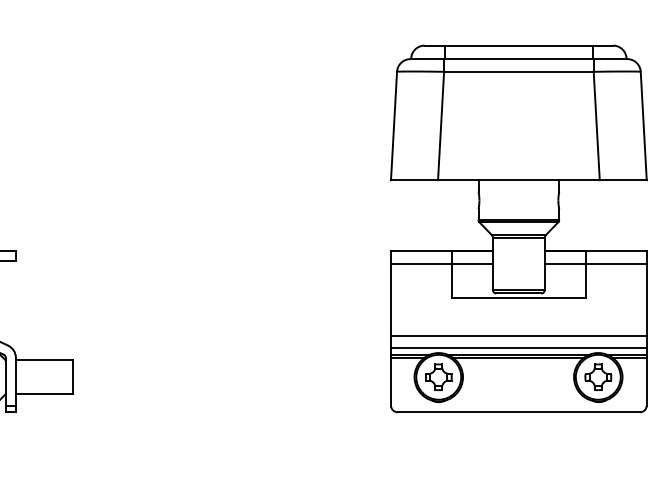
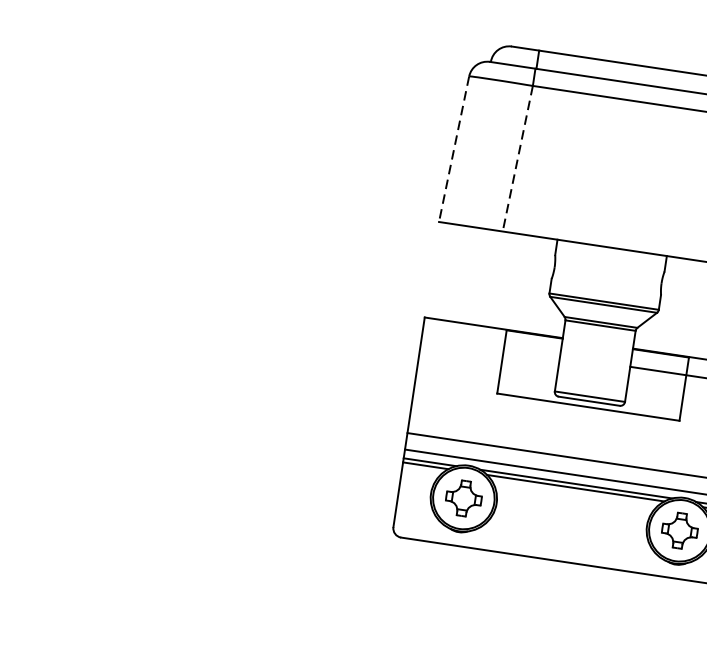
line: (394, 126) -> (454, 149), solid -> dashed
line: (441, 126) -> (518, 159), solid -> dashed
line: (441, 264) -> (490, 346), removed

